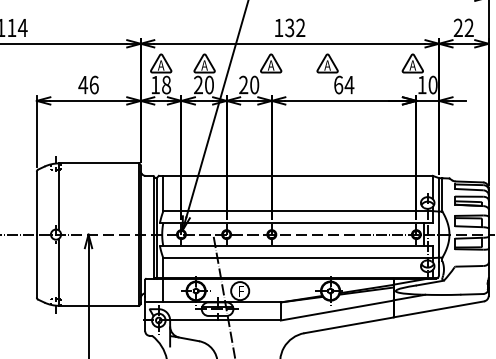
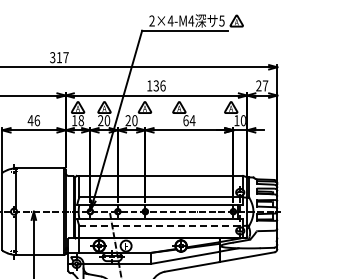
text: (299, 27) -> (162, 85), 132 -> 136
text: (469, 27) -> (265, 85), 22 -> 27
line: (298, 257) -> (161, 225), solid -> dashed

